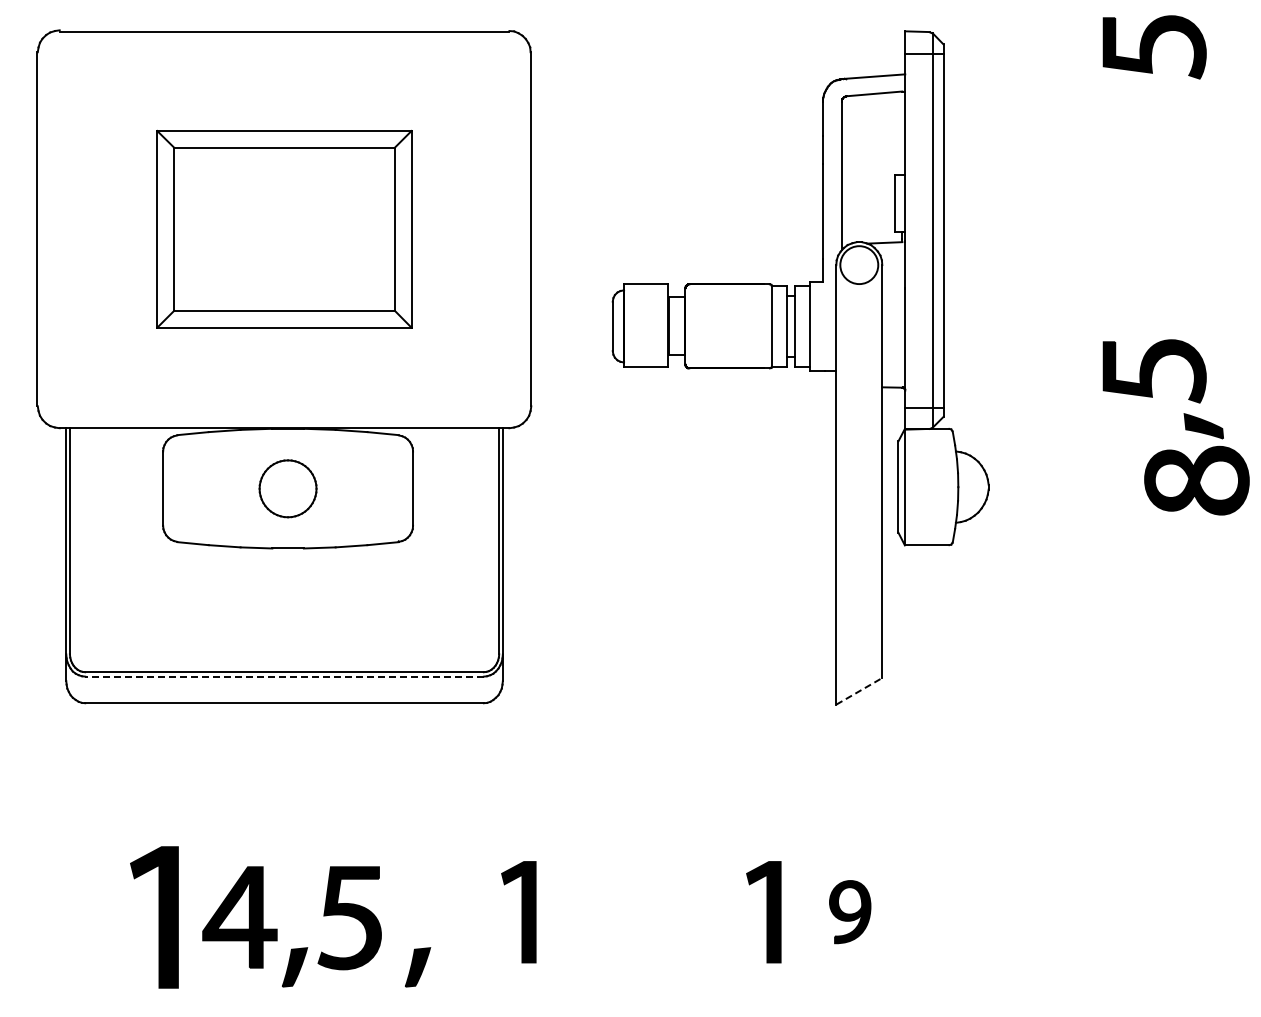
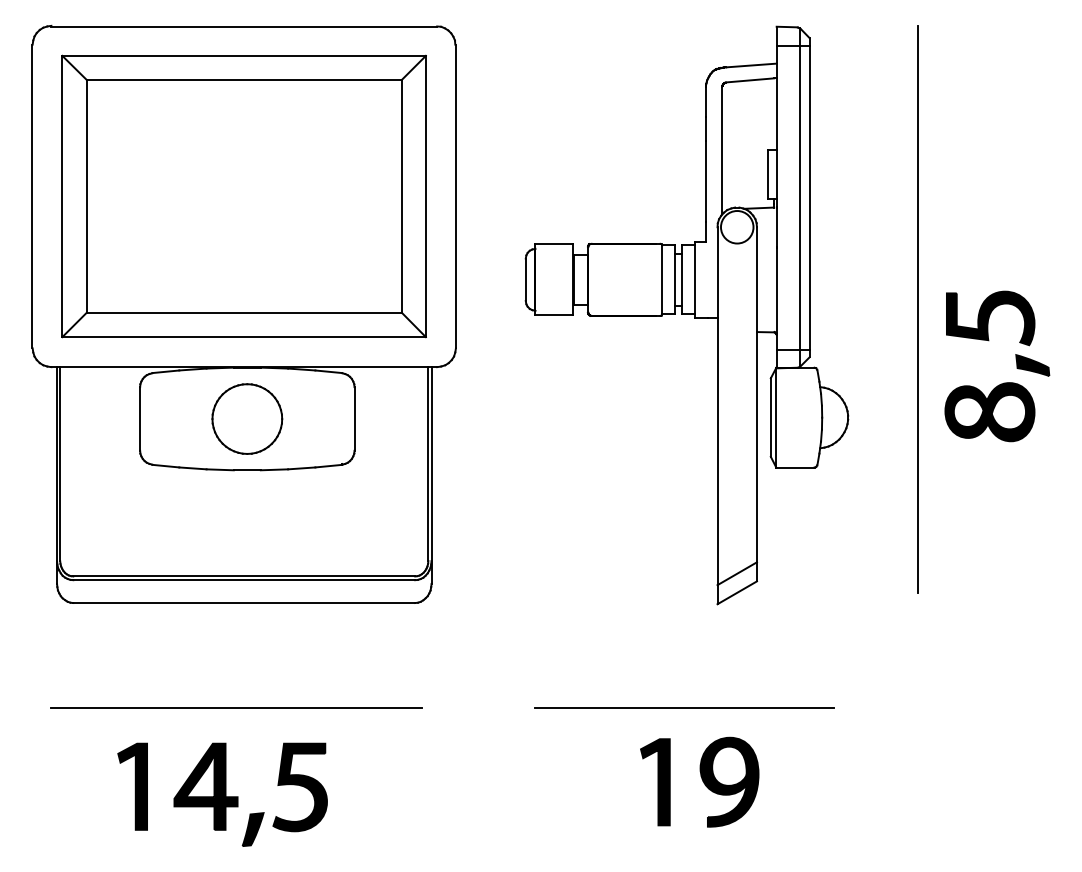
part: (1154, 47) -> (990, 40), removed
part: (284, 229) -> (244, 196), size x1.67
line: (1070, 361) -> (918, 309), added
part: (1196, 480) -> (989, 411), moved
part: (287, 488) -> (246, 418), size x1.43
line: (859, 668) -> (737, 573), added
line: (284, 676) -> (244, 580), dashed -> solid
line: (859, 691) -> (737, 592), dashed -> solid
line: (275, 825) -> (236, 707), added
line: (798, 825) -> (685, 707), added
part: (849, 911) -> (728, 781), size x1.67
part: (518, 912) -> (444, 782), removed
part: (154, 917) -> (132, 786), size x0.71
part: (418, 967) -> (359, 829), removed

